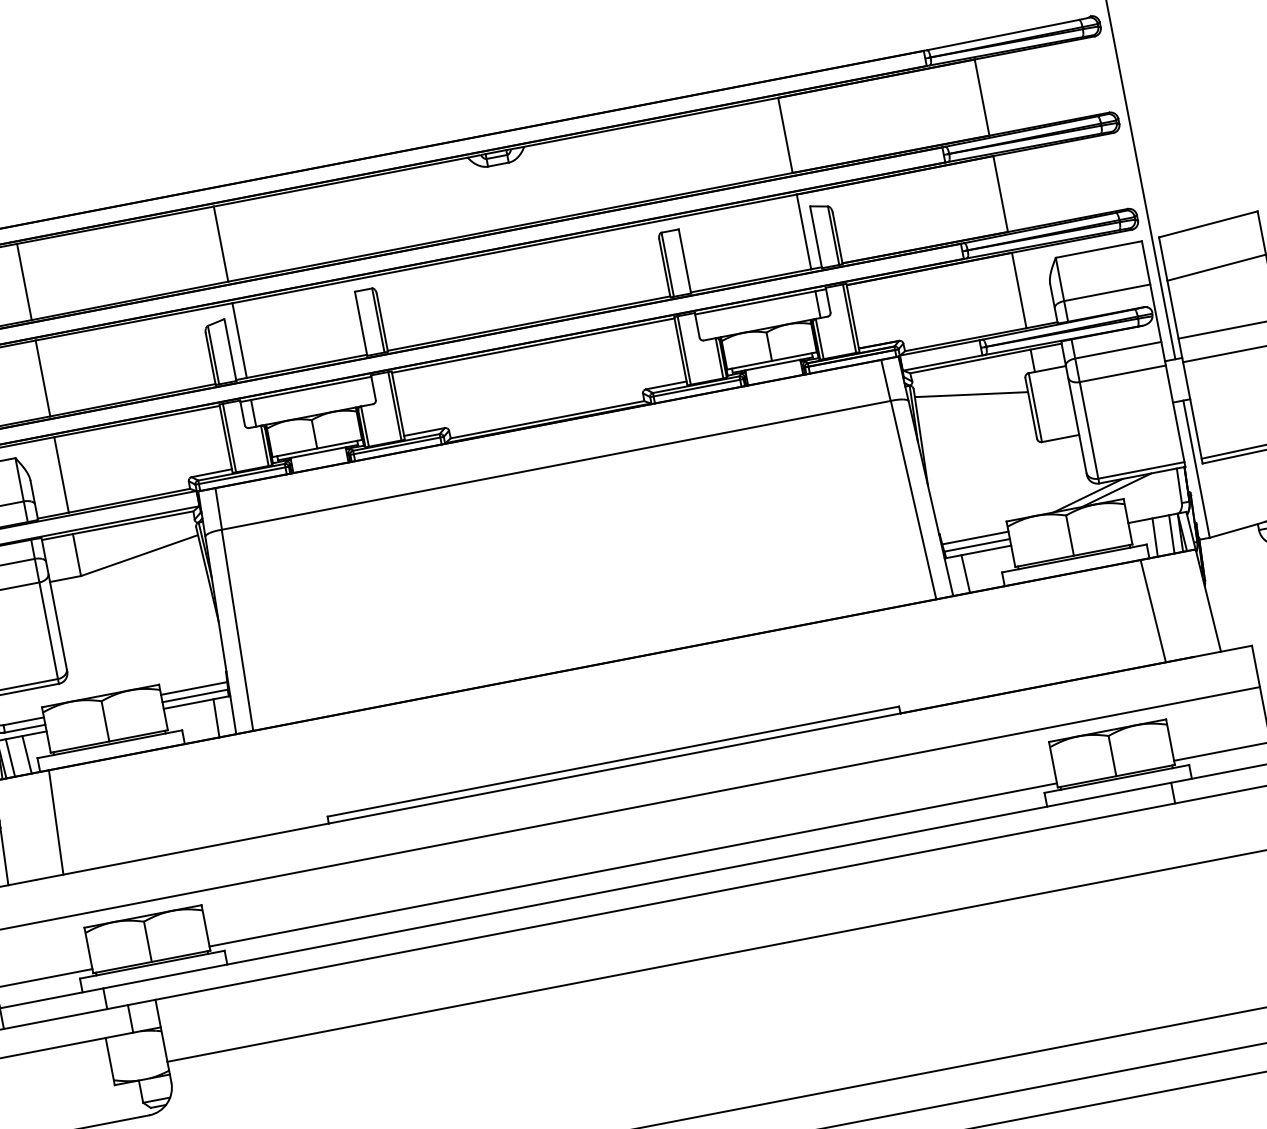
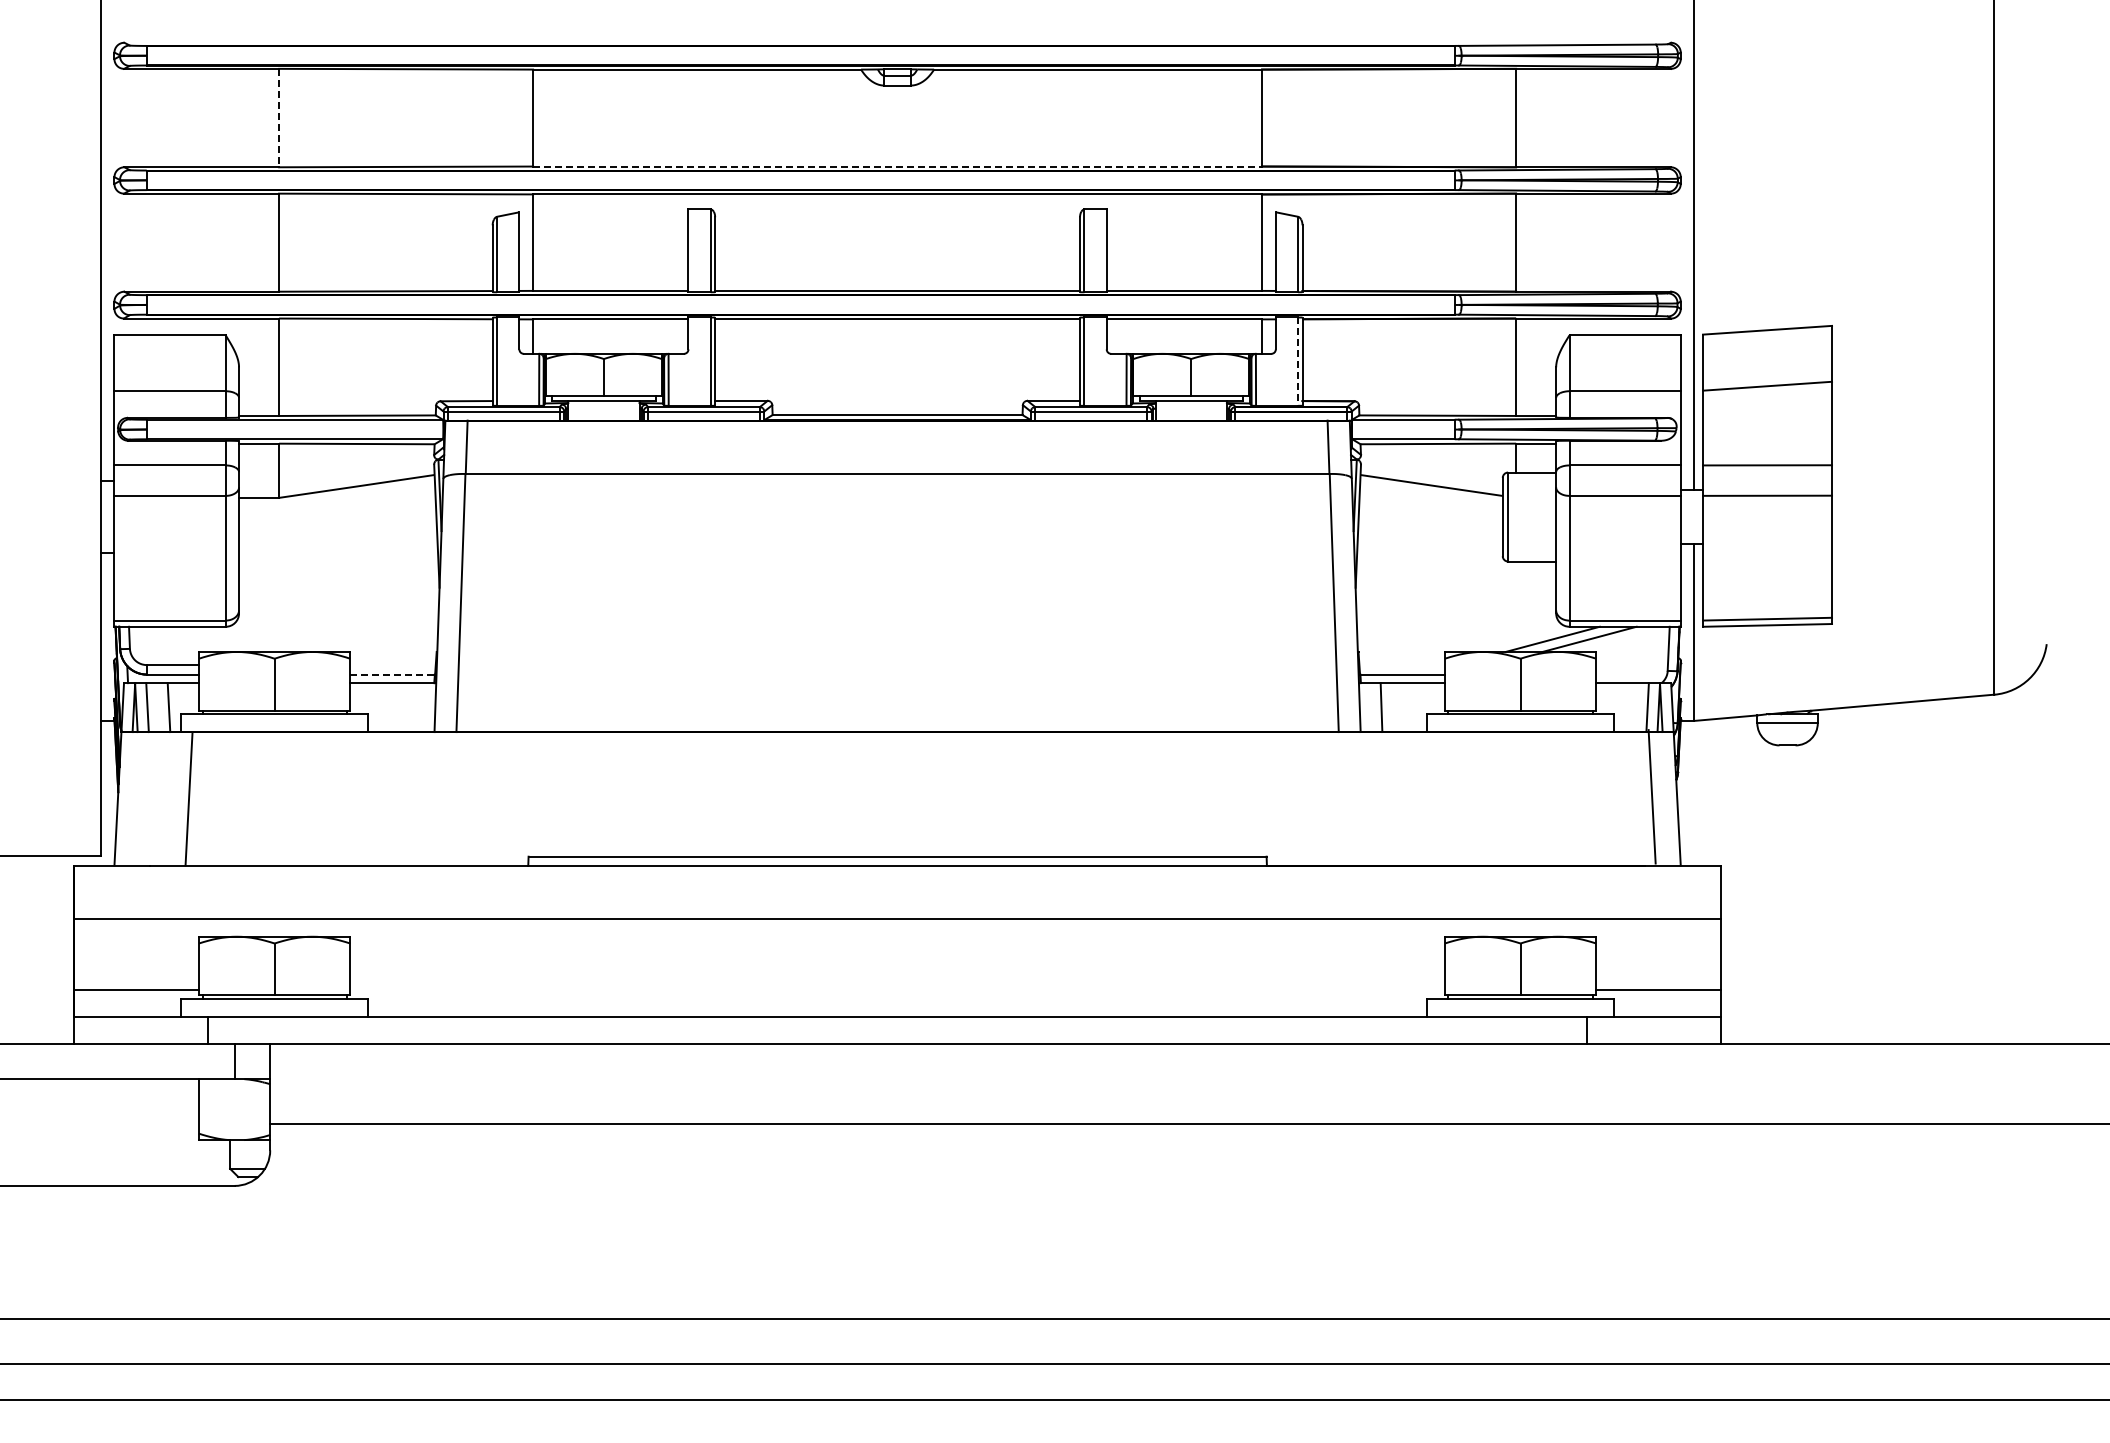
line: (511, 227) -> (898, 166), solid -> dashed
line: (24, 282) -> (279, 118), solid -> dashed
line: (850, 319) -> (1298, 362), solid -> dashed
line: (1154, 537) -> (1625, 707), removed
line: (974, 538) -> (1401, 665), removed
line: (1152, 611) -> (1651, 796), moved
line: (193, 688) -> (392, 665), removed
line: (195, 695) -> (393, 674), solid -> dashed
line: (216, 718) -> (413, 707), removed
line: (633, 865) -> (897, 990), removed

